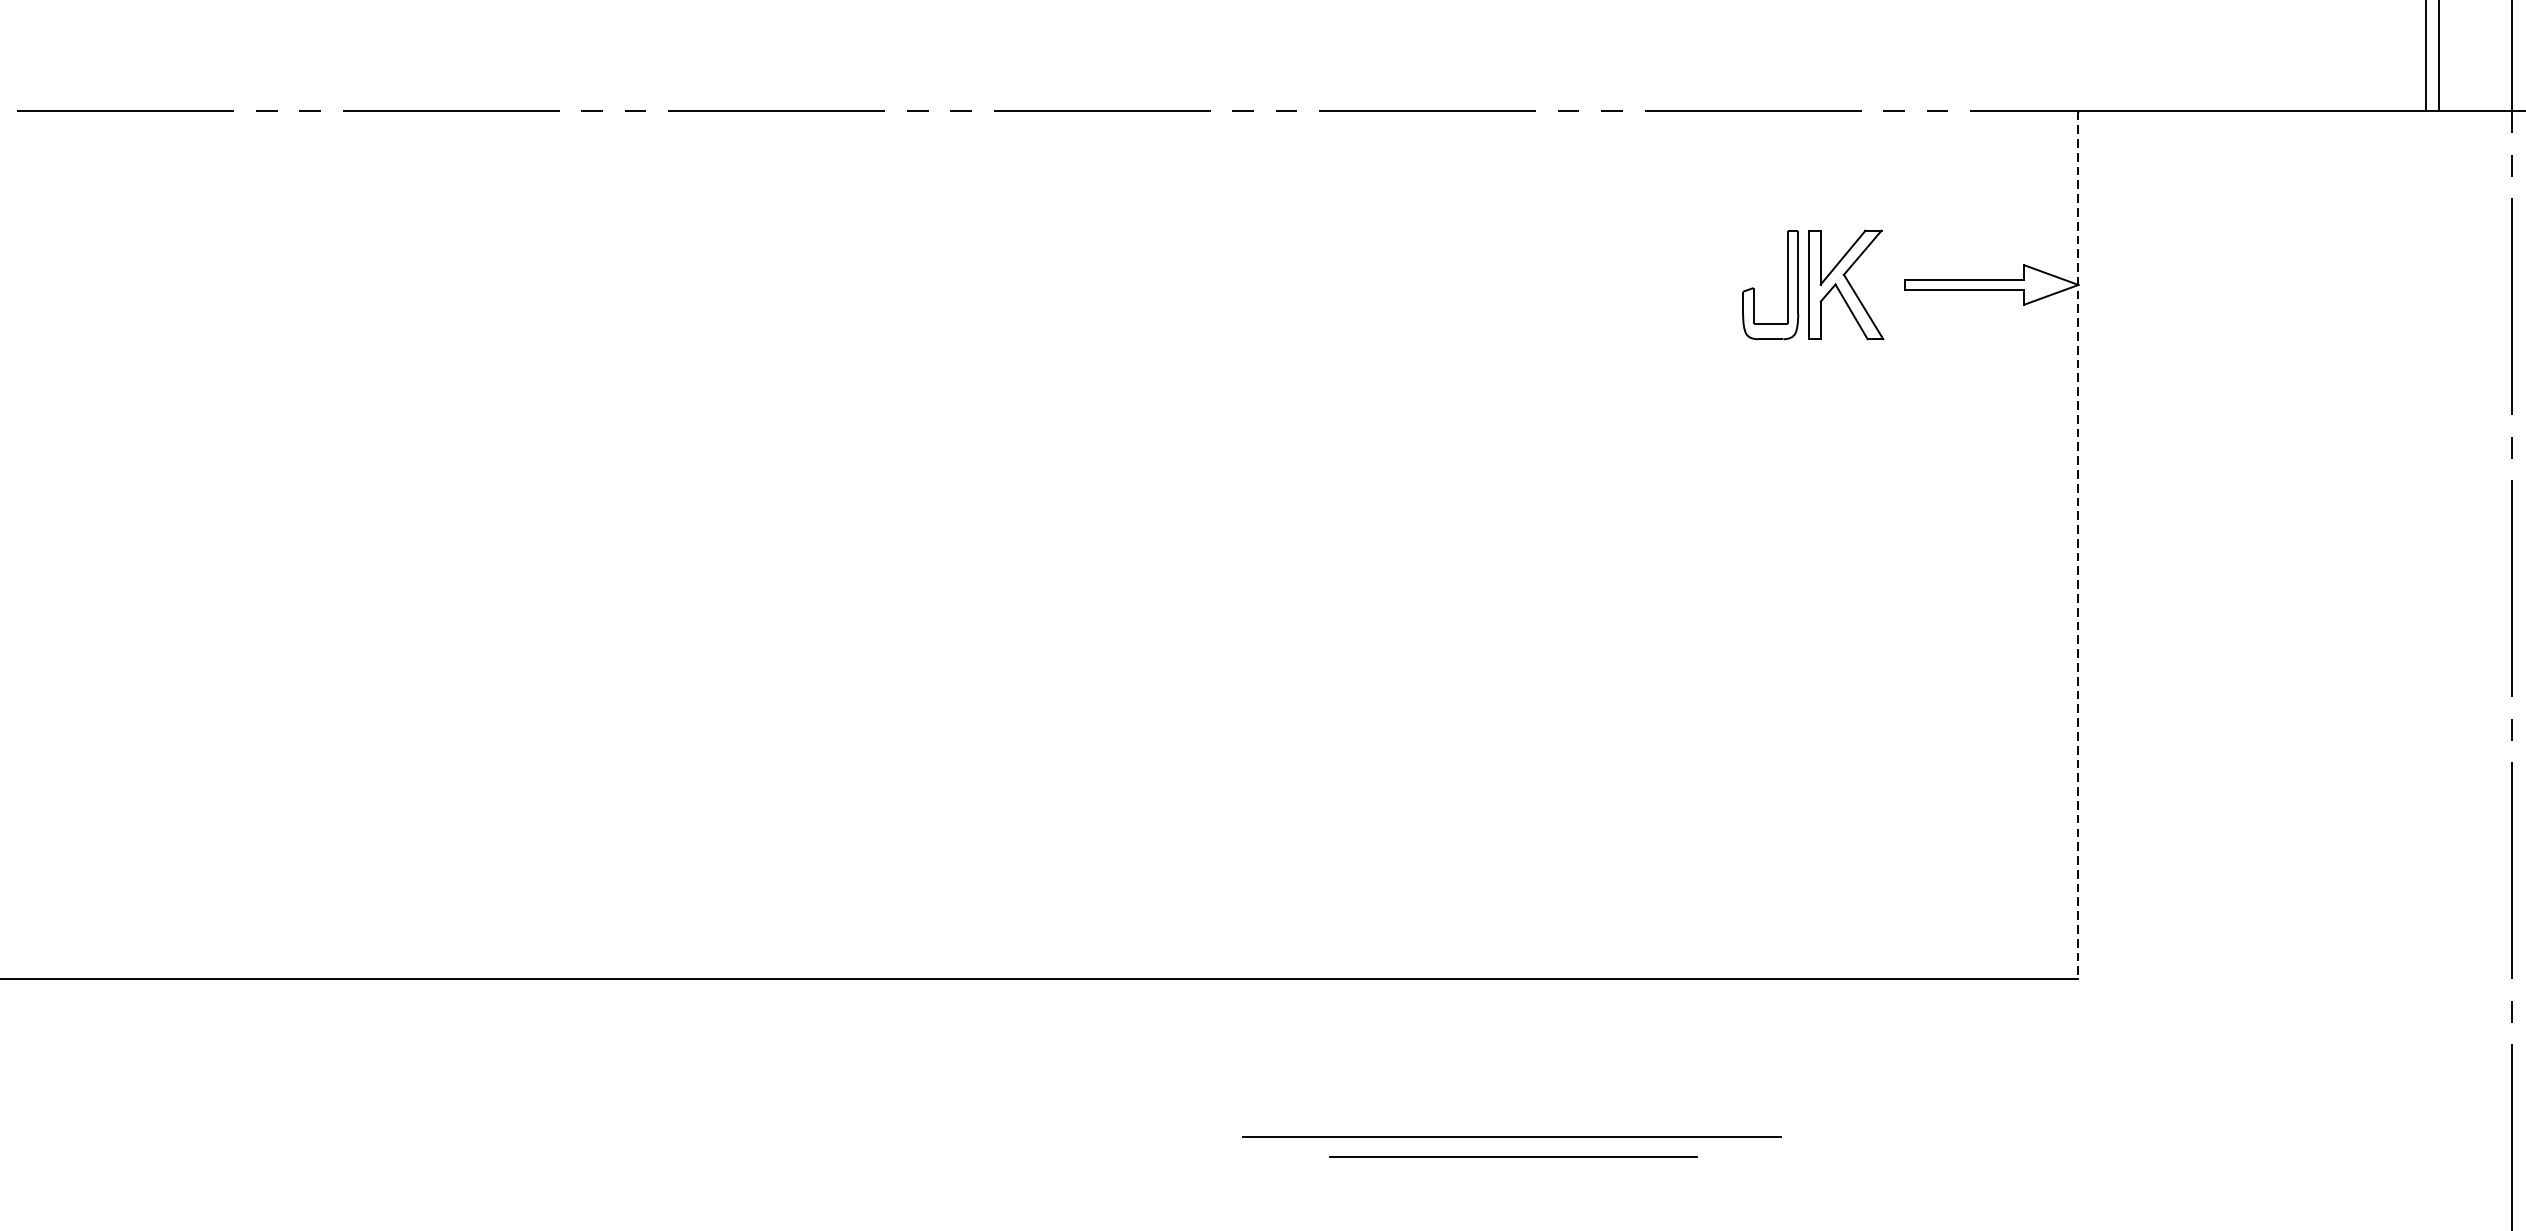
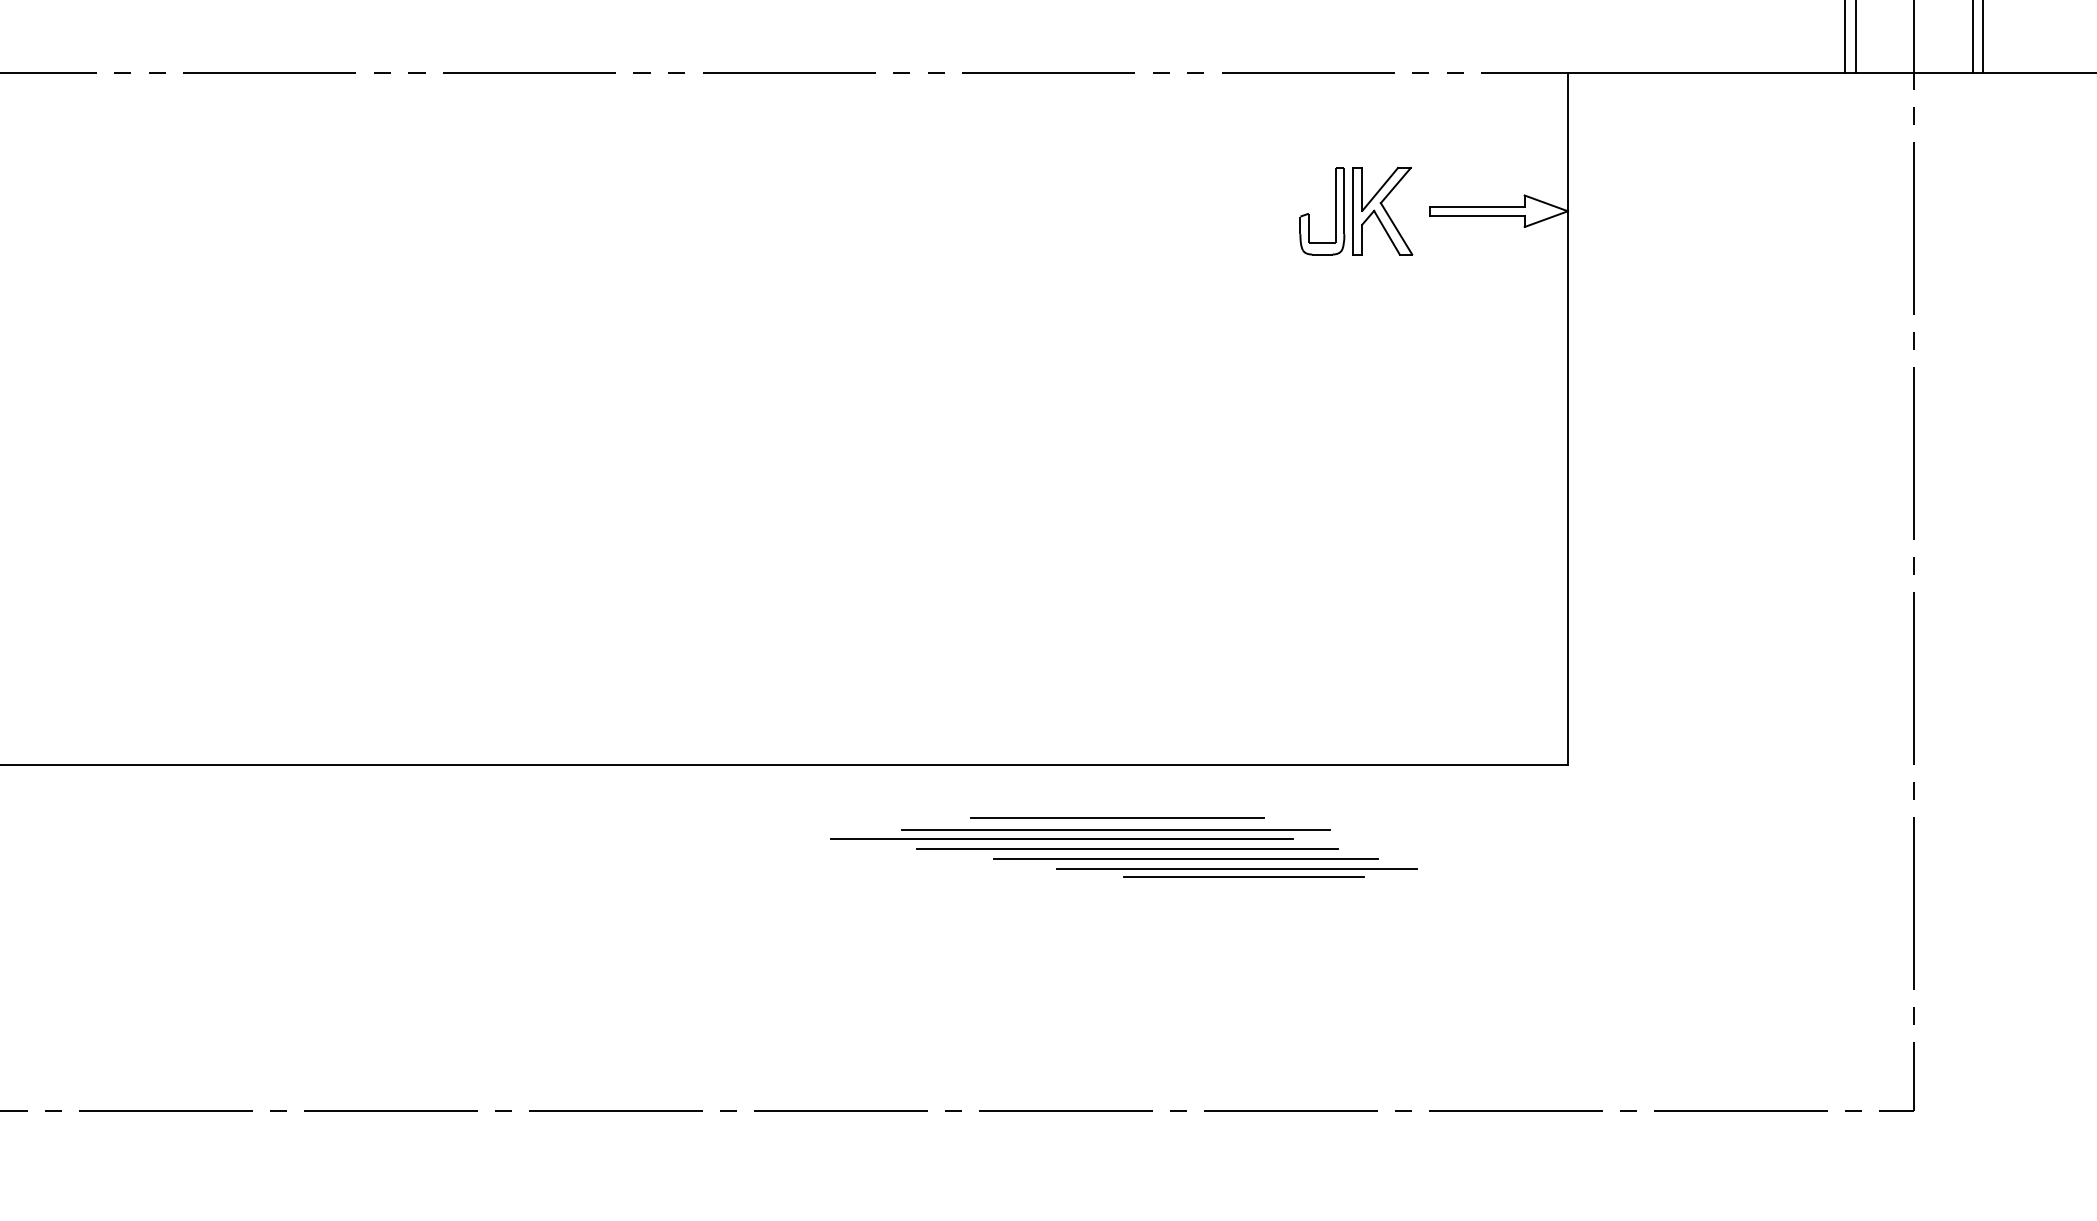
line: (2077, 546) -> (1567, 419), dashed -> solid
line: (1443, 1072) -> (1061, 839), added
line: (1526, 1083) -> (1127, 848), added
line: (1599, 1097) -> (1185, 859), added
line: (1664, 1108) -> (1237, 868), added
line: (1671, 1118) -> (1243, 876), added
line: (1511, 1136) -> (1115, 829), moved
line: (1513, 1156) -> (1117, 817), moved

